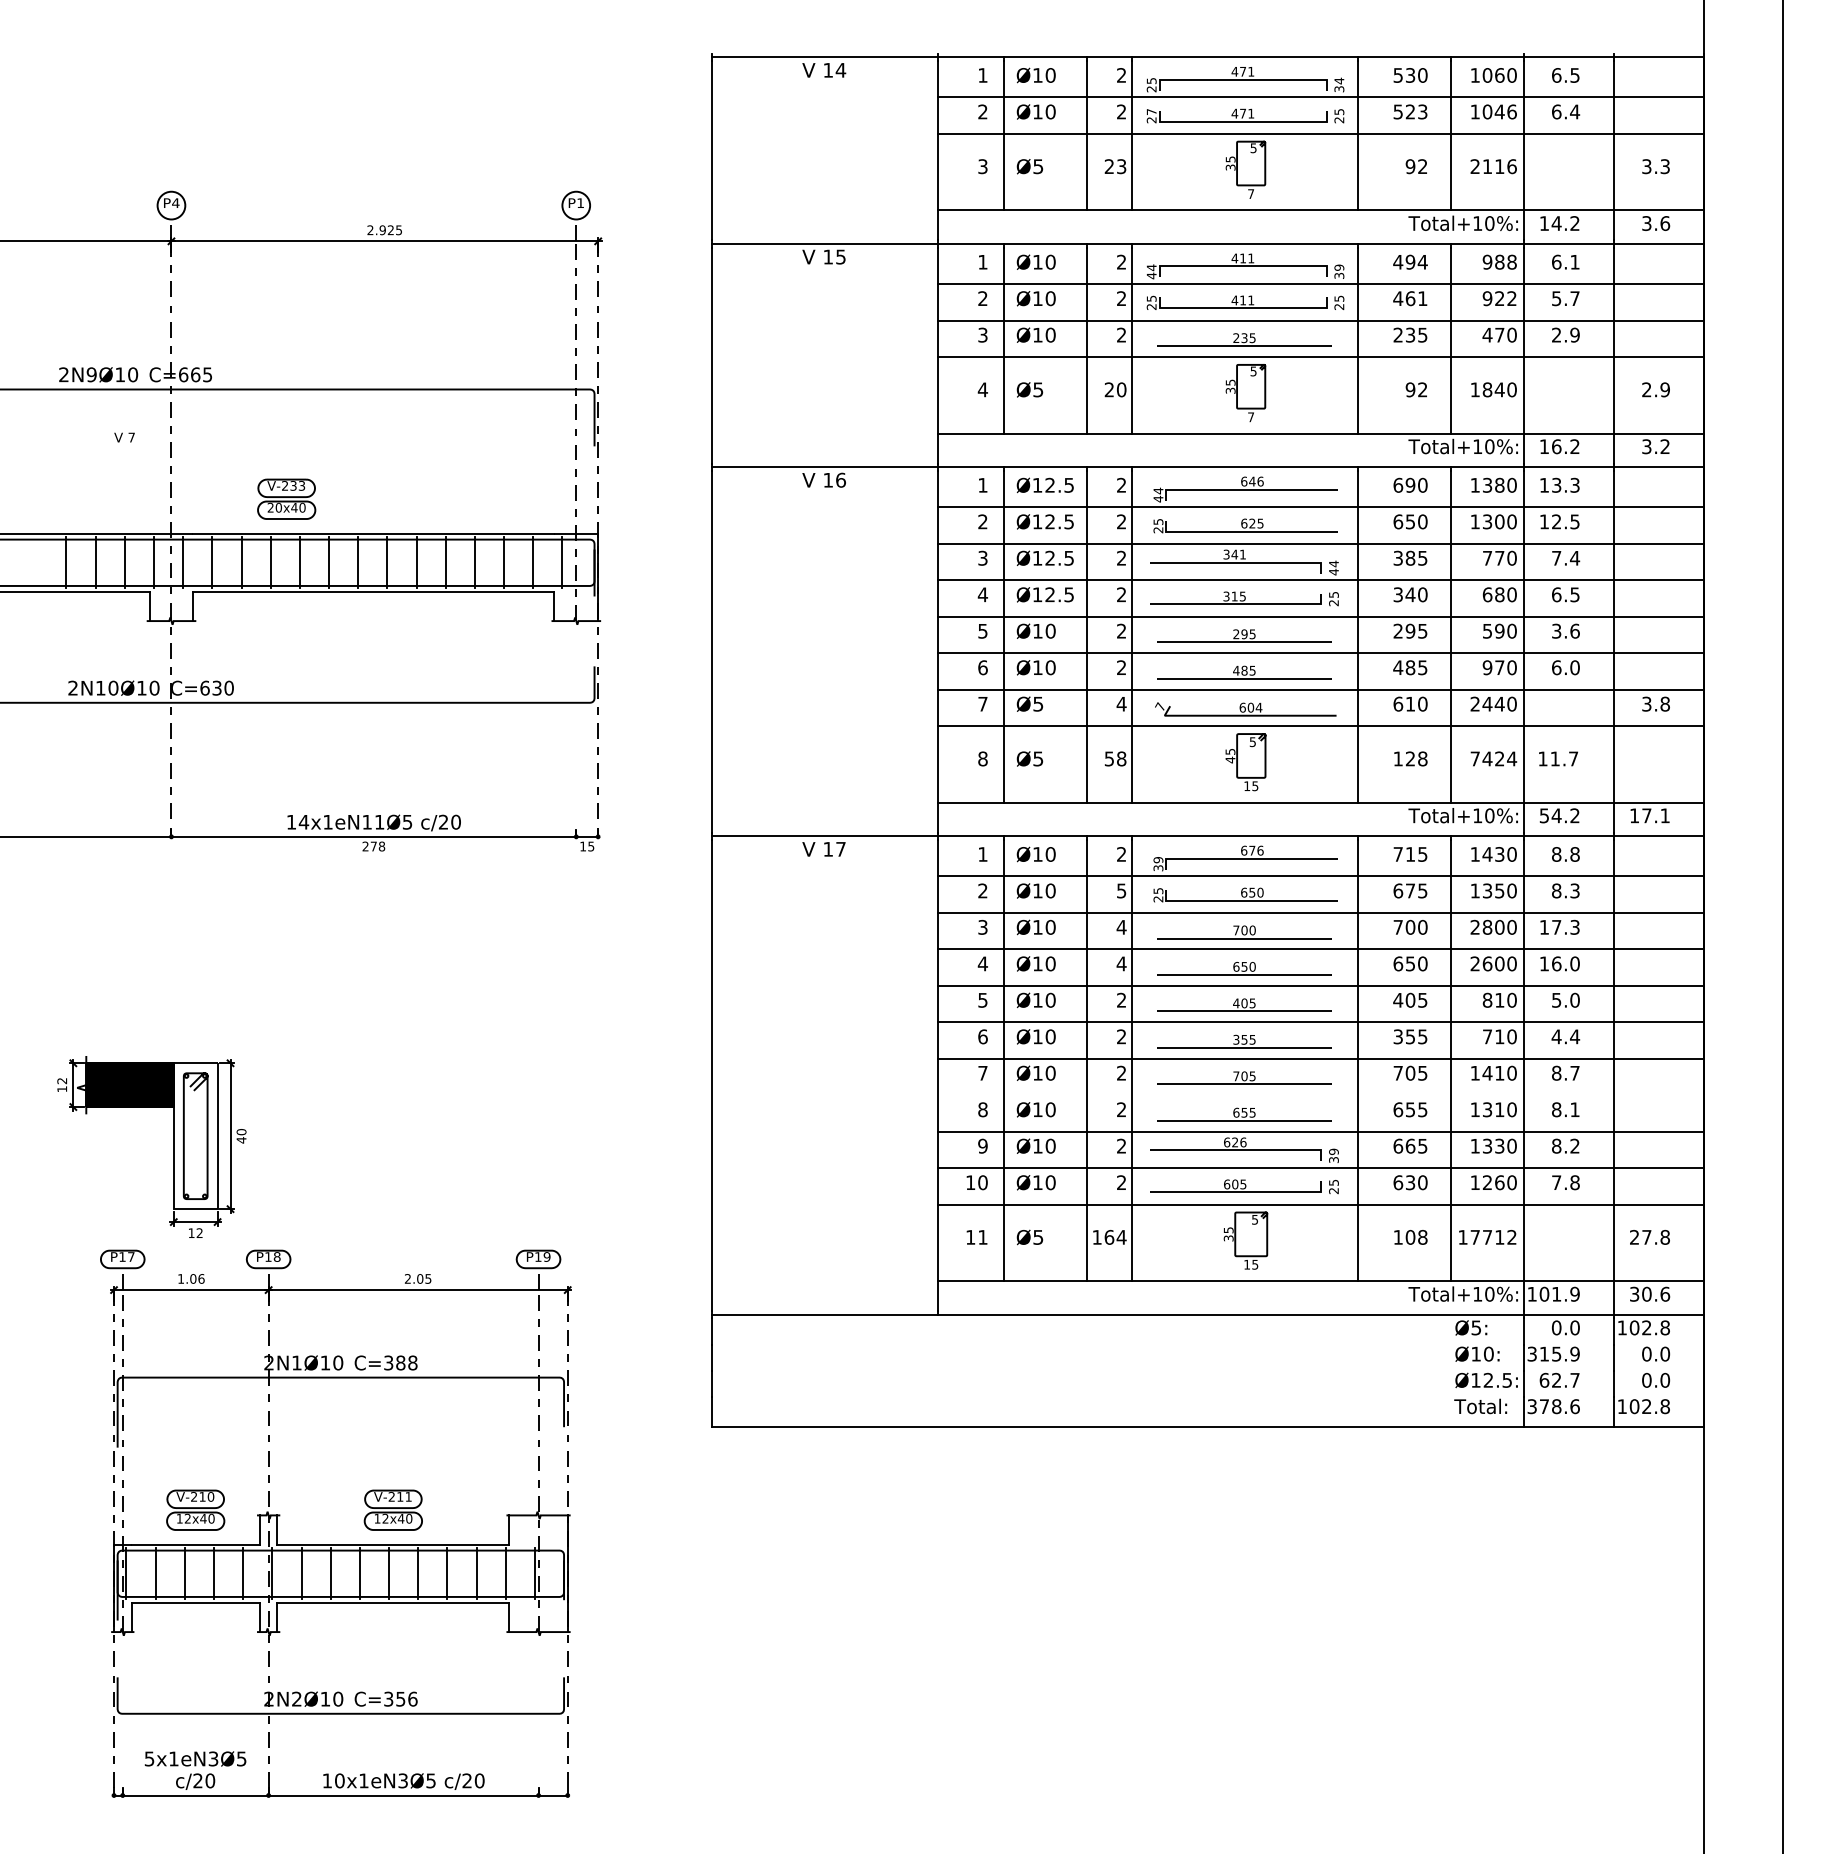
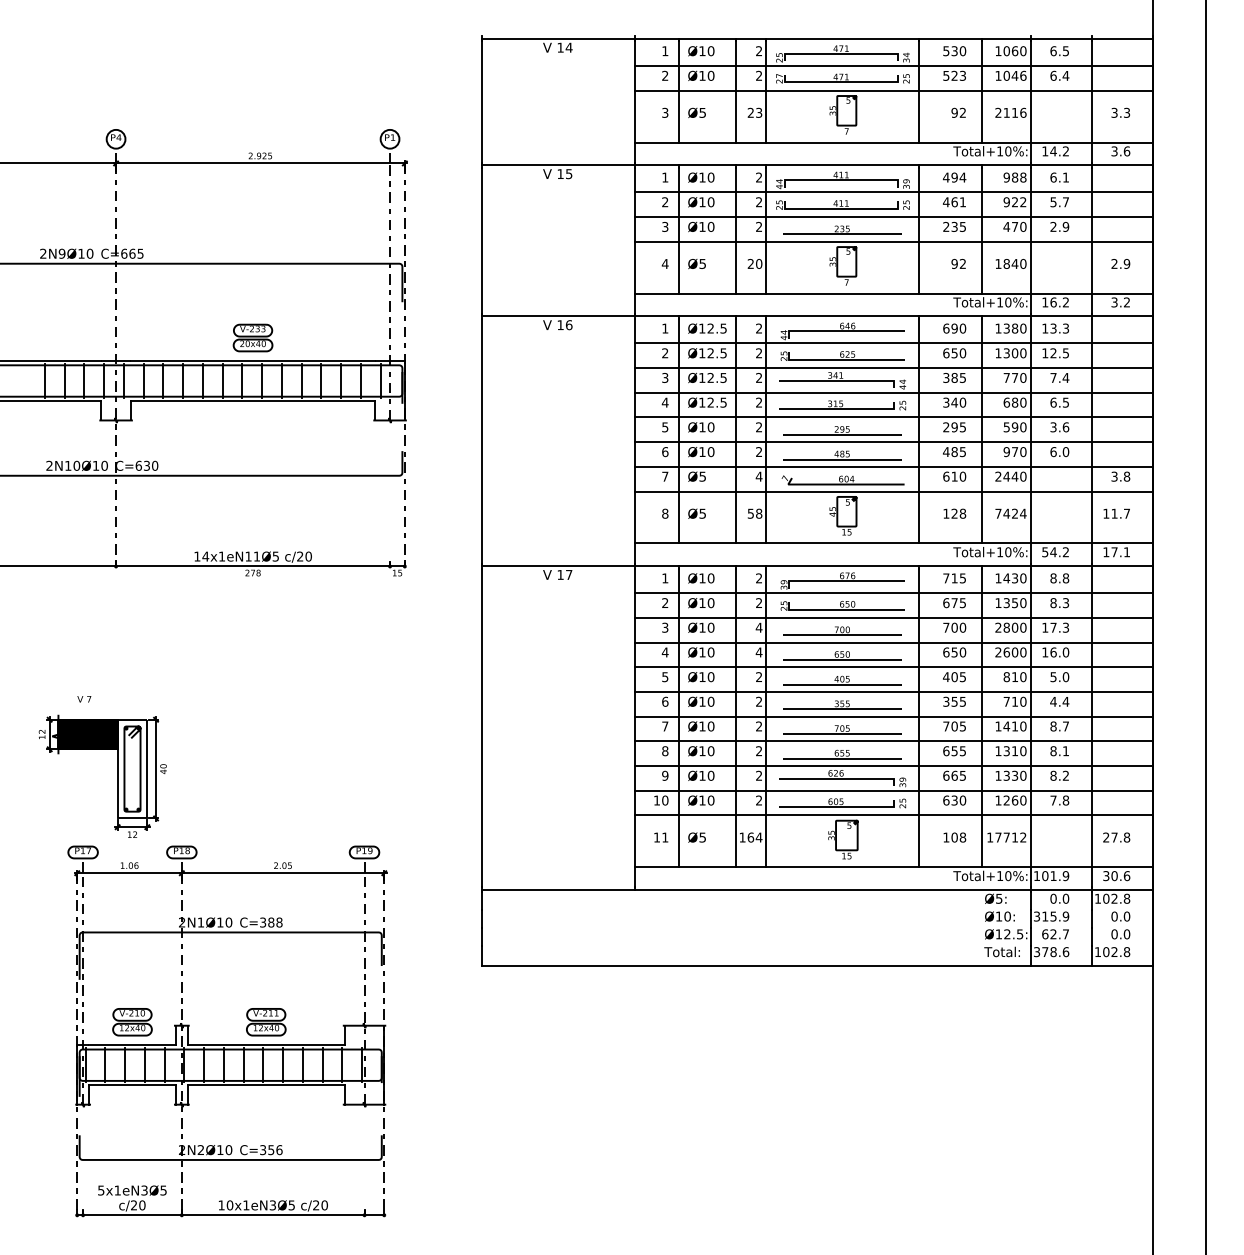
text: (124, 437) -> (84, 699), moved
part: (285, 498) -> (252, 337), moved
text: (1558, 758) -> (1116, 513), moved
text: (1122, 891) -> (759, 603), 5 -> 2
line: (1320, 1095) -> (893, 741), added

